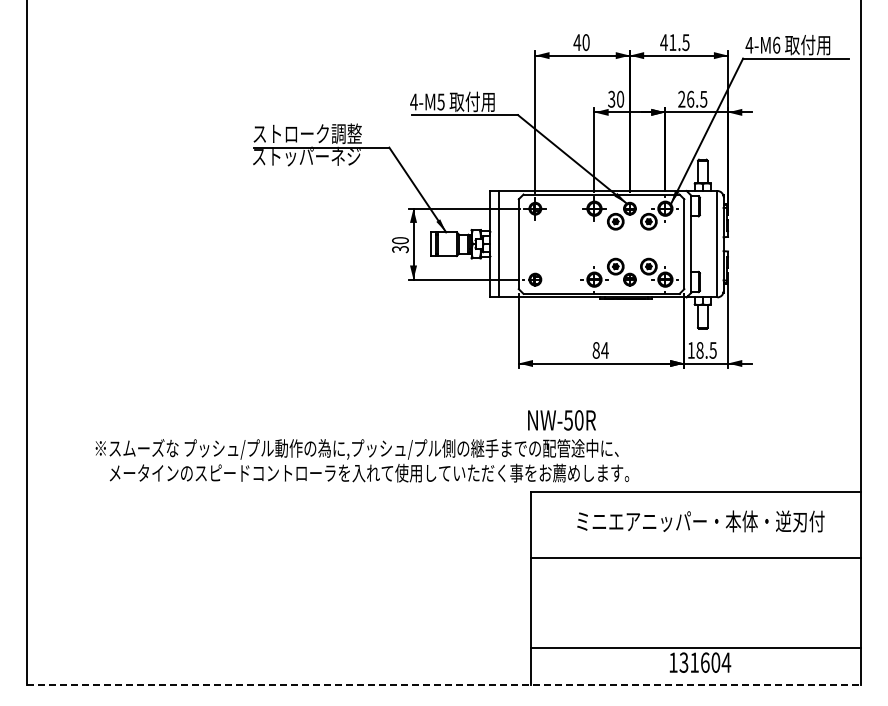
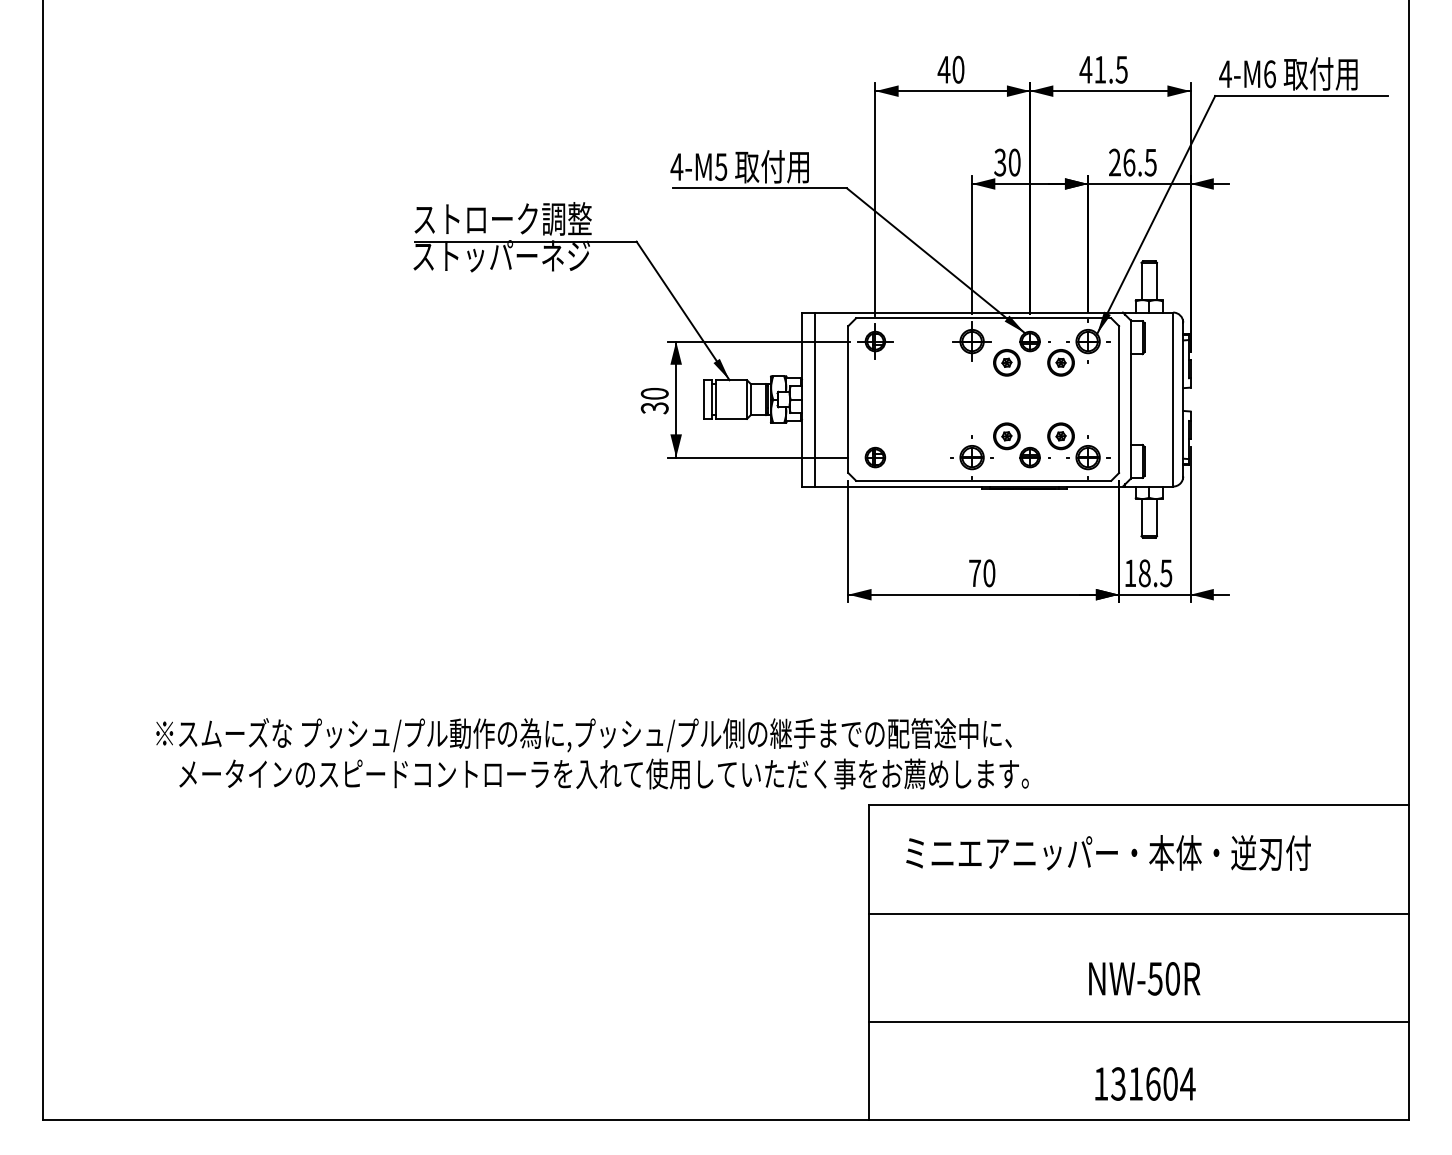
text: (600, 350) -> (981, 573), 84 -> 70
text: (561, 420) -> (1143, 979), moved
text: (700, 521) -> (1107, 853), moved
line: (696, 647) -> (1138, 1021), moved
line: (444, 684) -> (726, 1119), dashed -> solid

